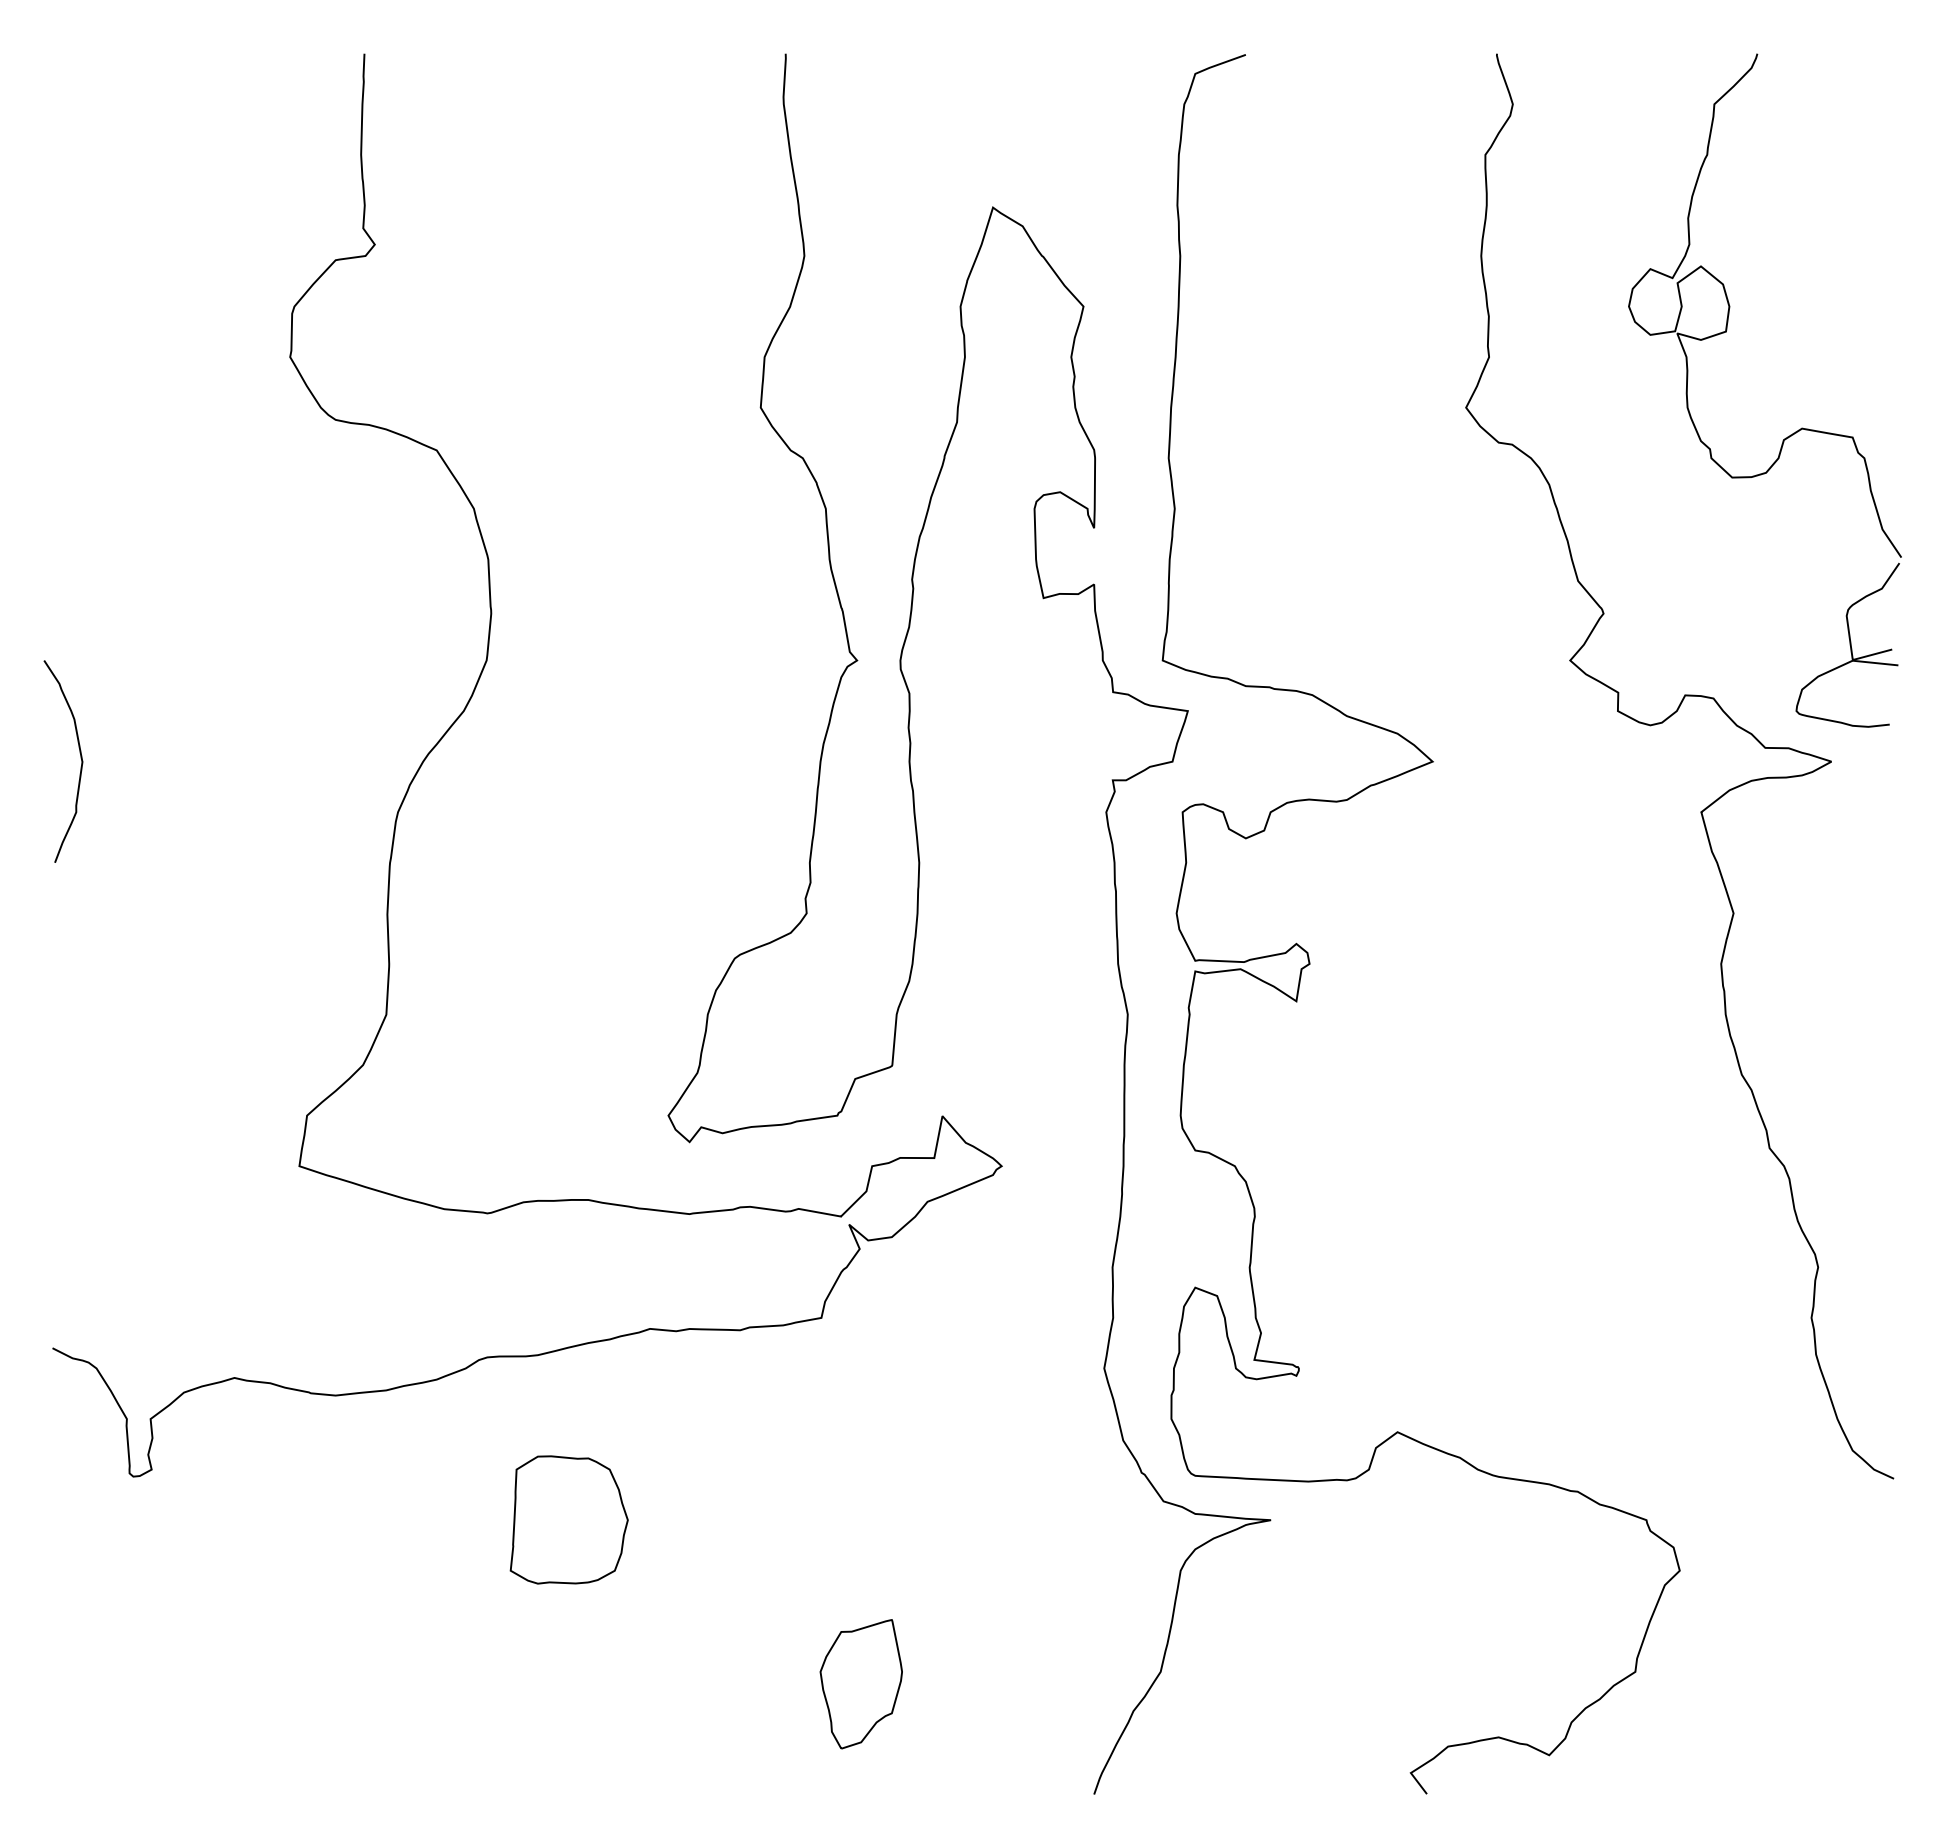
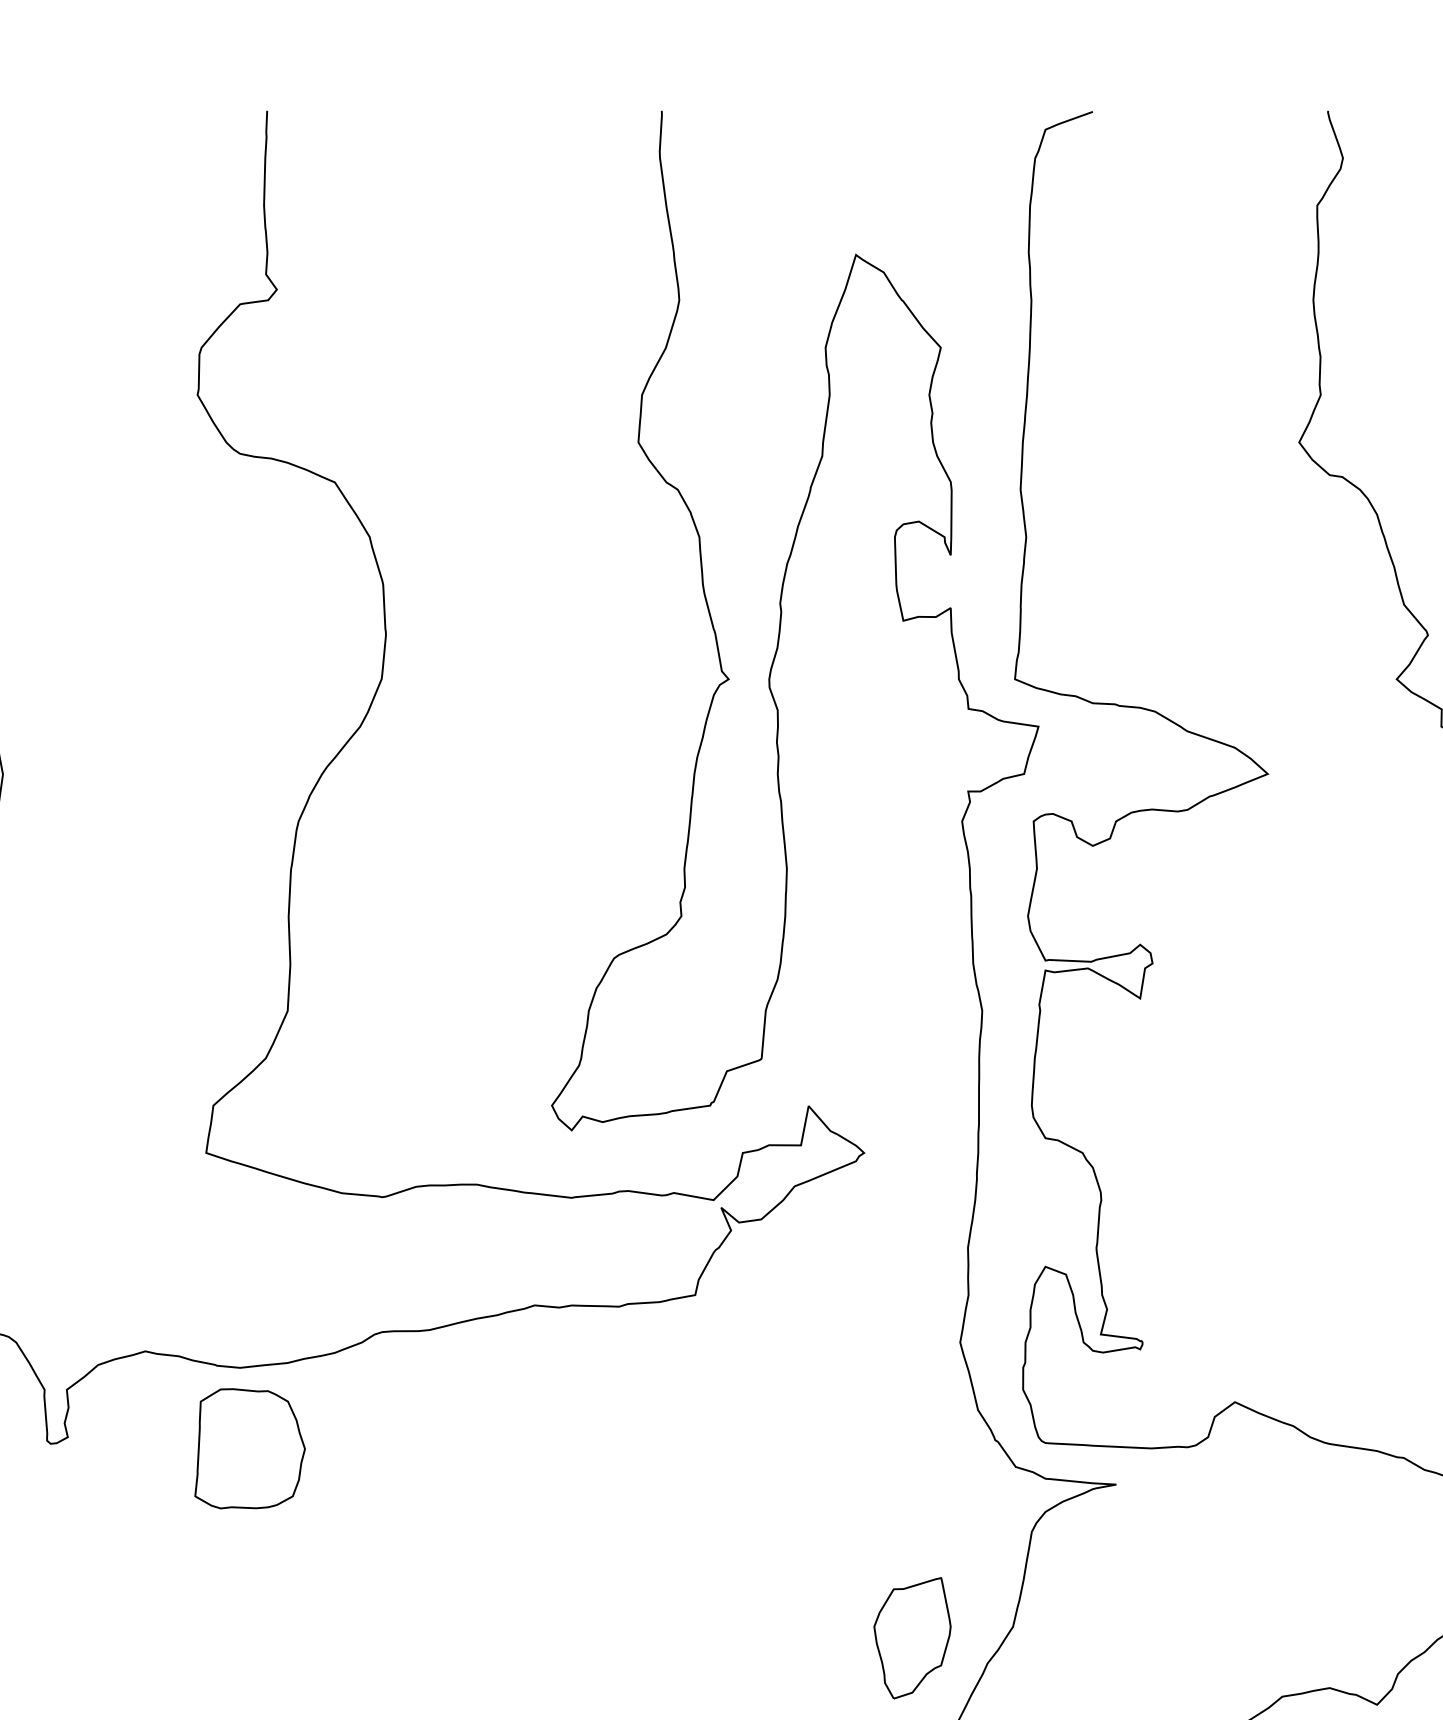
part: (568, 1519) -> (249, 1448), moved
part: (860, 1684) -> (911, 1638), moved

